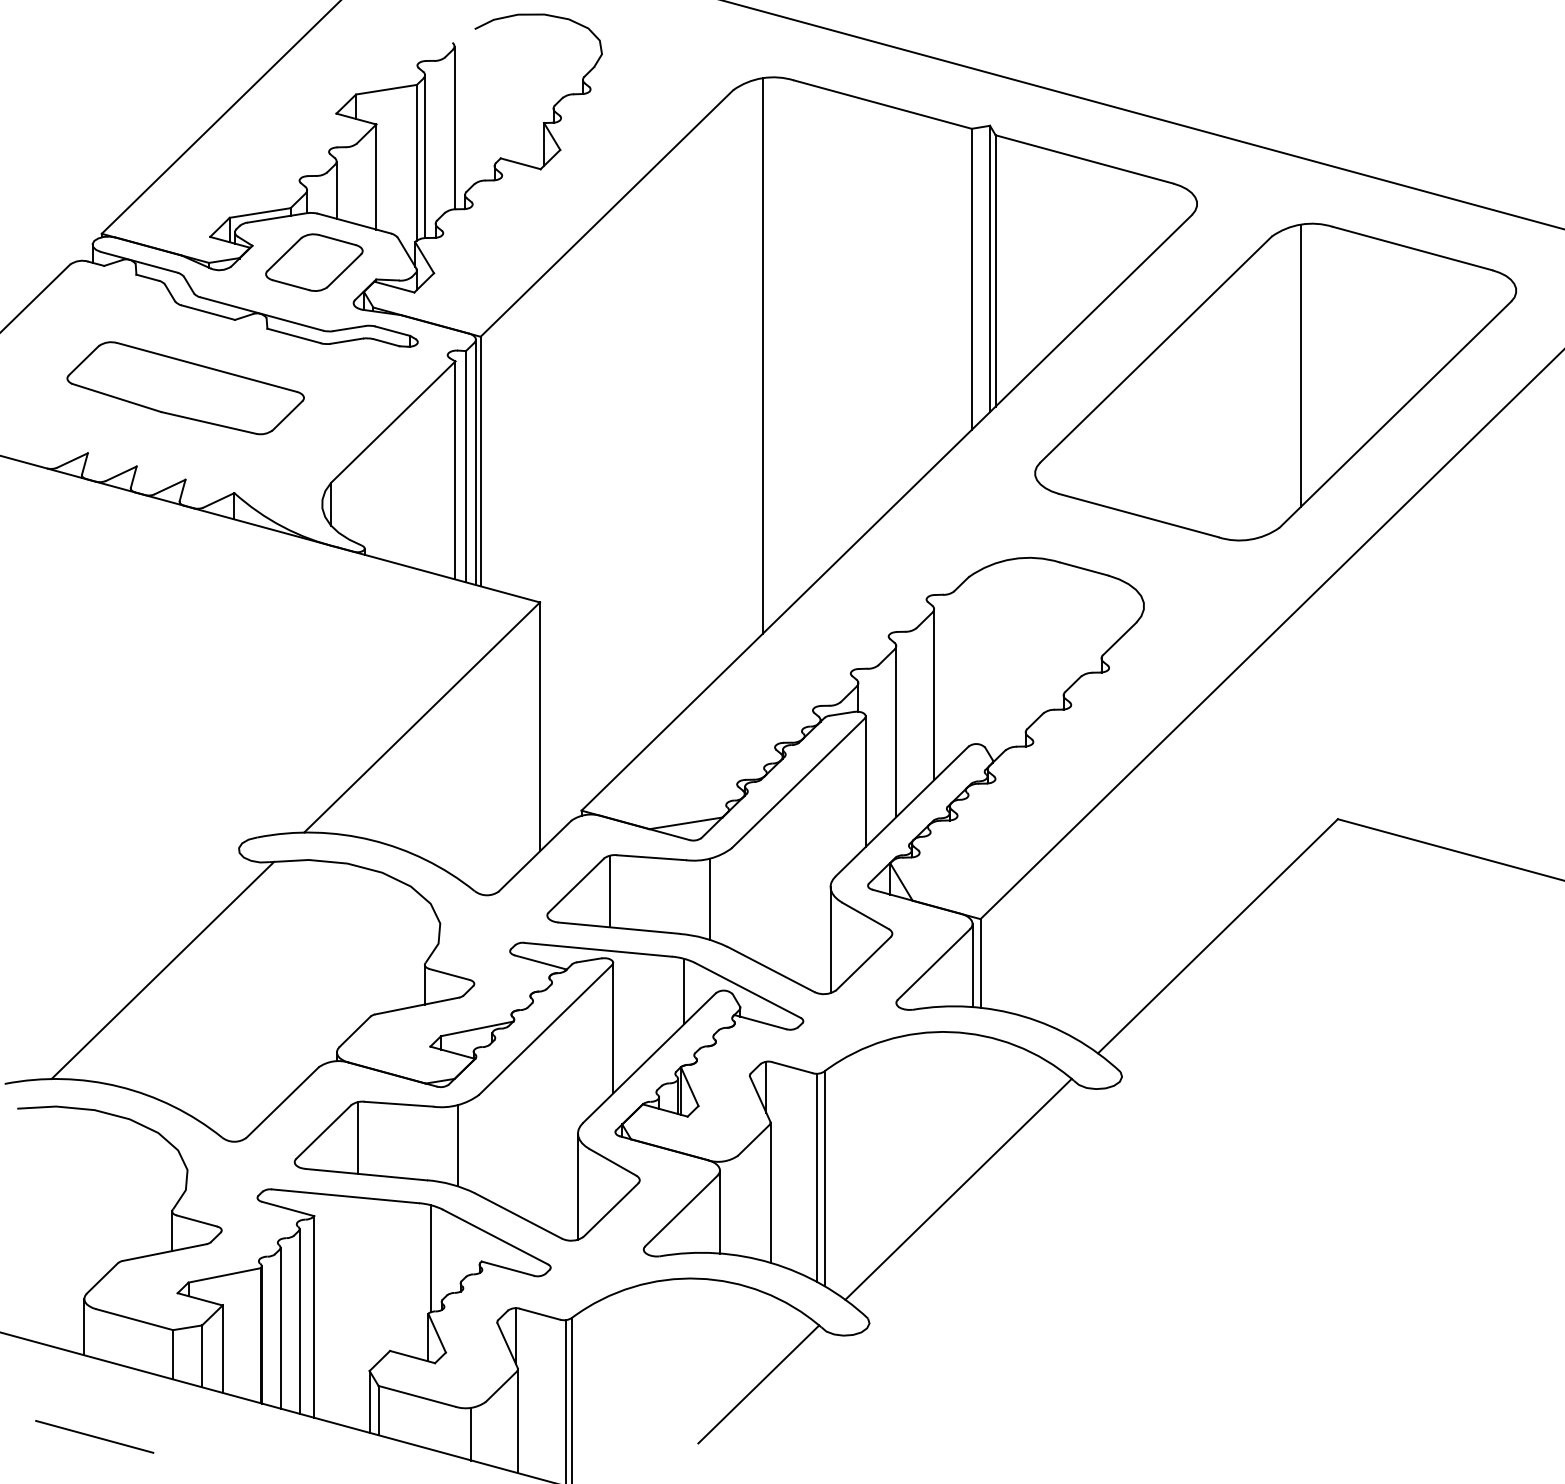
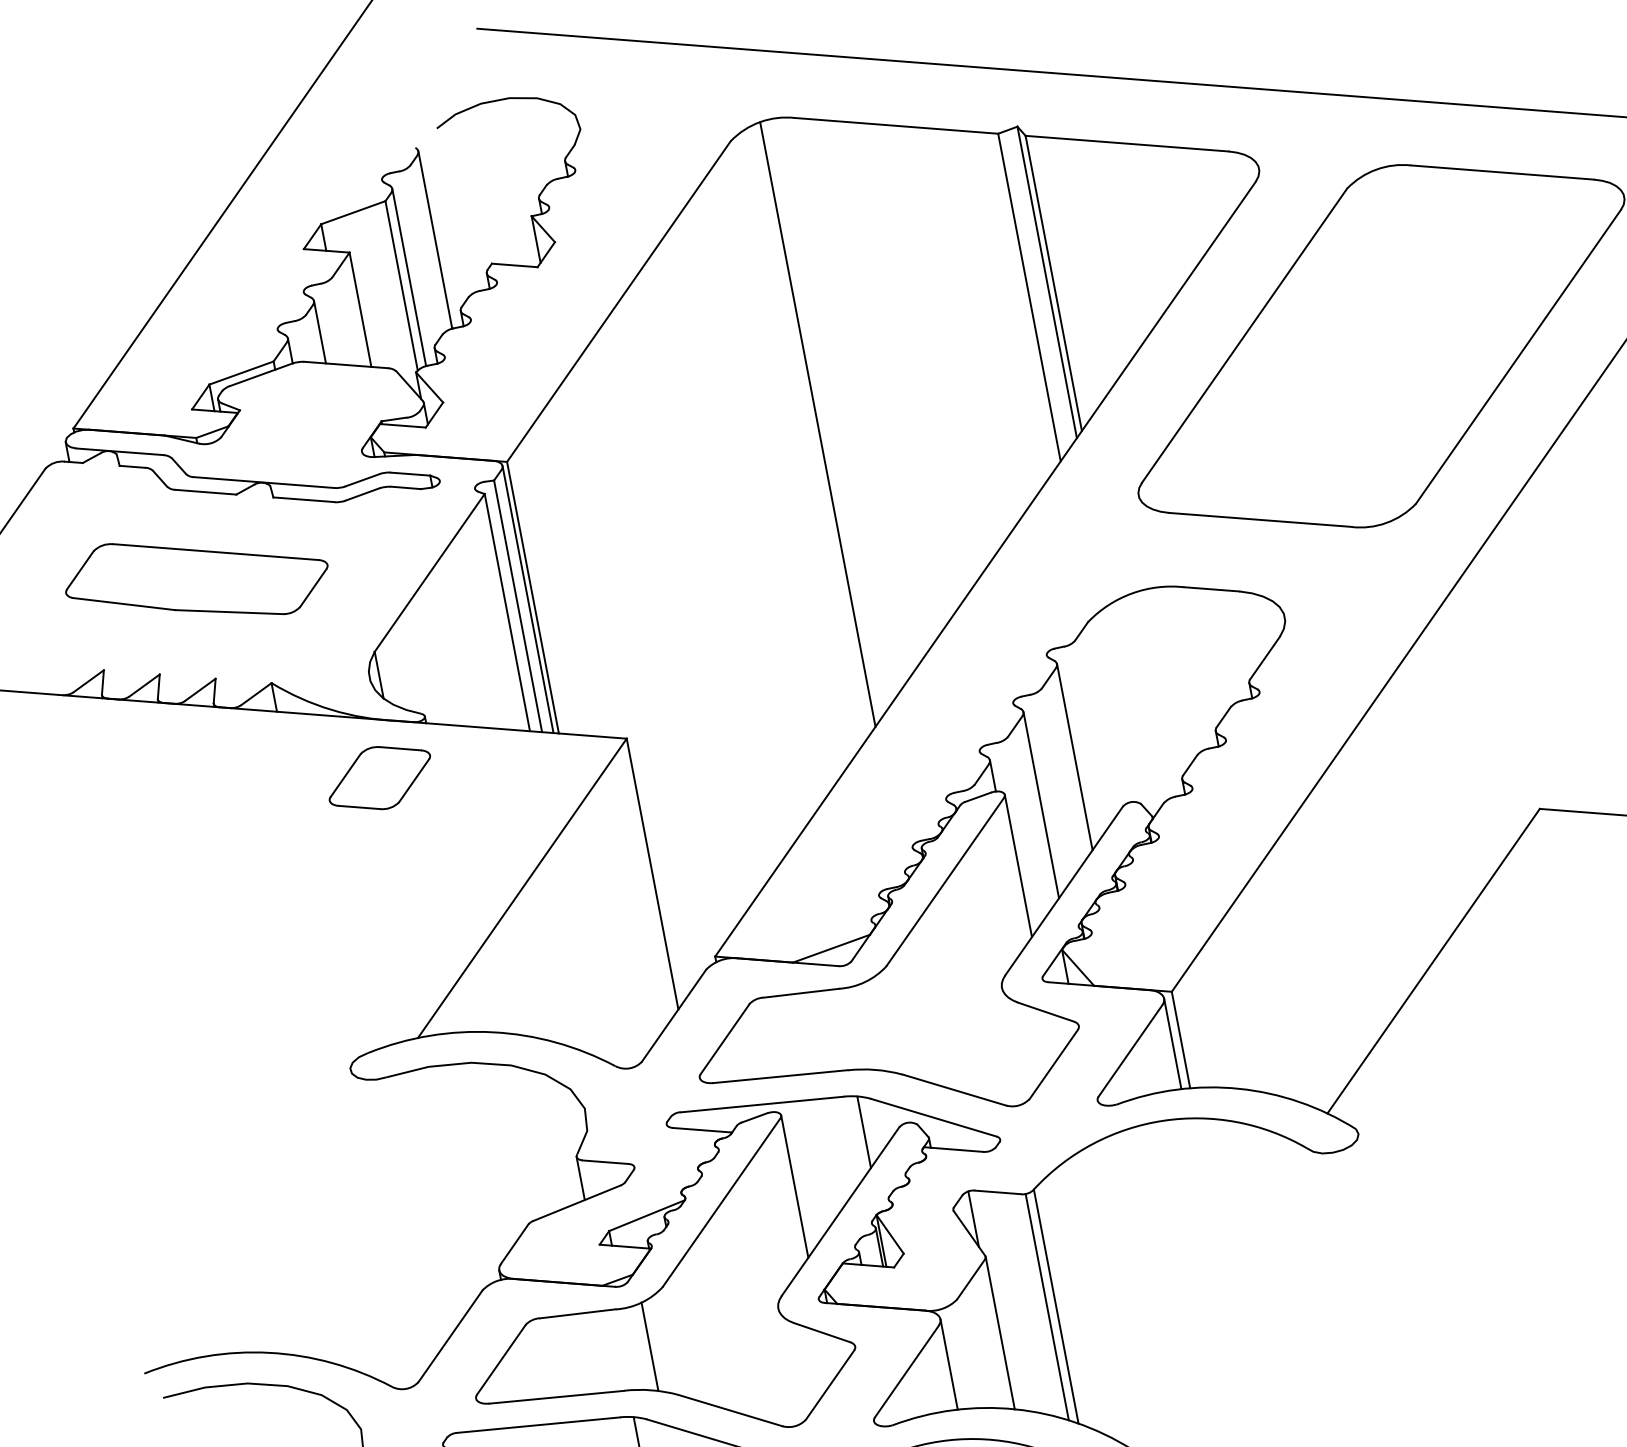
part: (314, 262) -> (379, 777), moved
line: (1301, 365) -> (1406, 322), removed
line: (610, 891) -> (763, 1038), removed
line: (710, 898) -> (873, 1025), removed
line: (830, 940) -> (1012, 1046), removed
line: (162, 970) -> (292, 1217), removed
line: (357, 1137) -> (539, 1358), removed
line: (577, 1186) -> (788, 1366), removed
line: (958, 1188) -> (1203, 1289), removed

